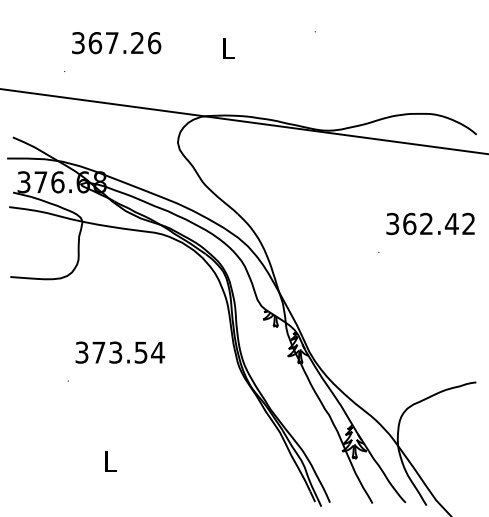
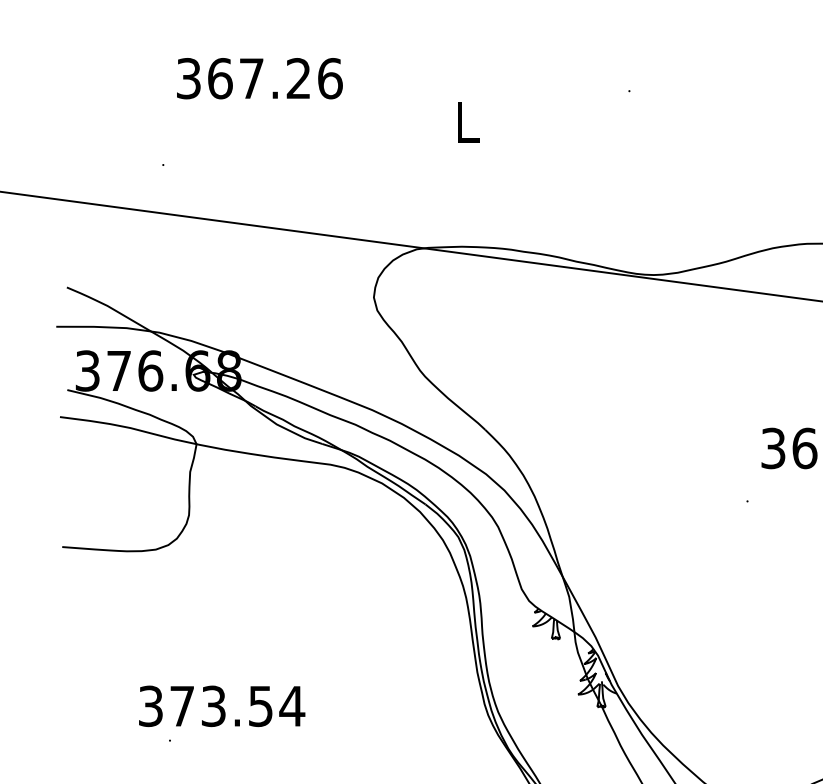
text: (116, 43) -> (259, 79), moved
text: (119, 352) -> (220, 706), moved

